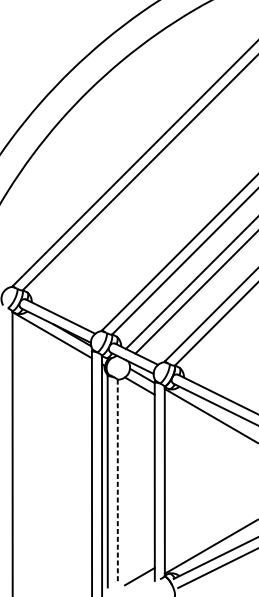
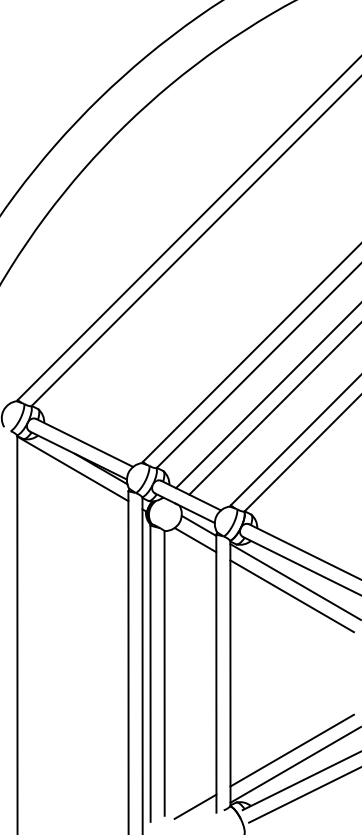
line: (208, 426) -> (291, 596), added
line: (117, 481) -> (164, 673), dashed -> solid
line: (208, 536) -> (291, 750), added

